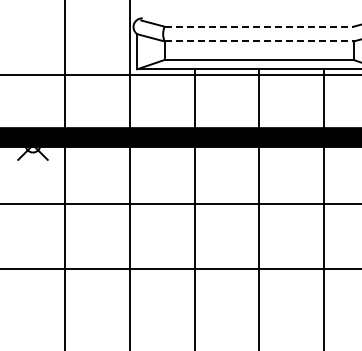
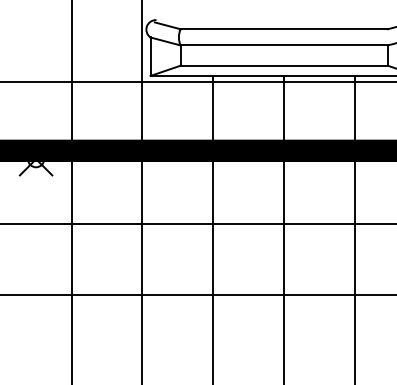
line: (259, 26) -> (284, 29), dashed -> solid
line: (259, 41) -> (284, 45), dashed -> solid

